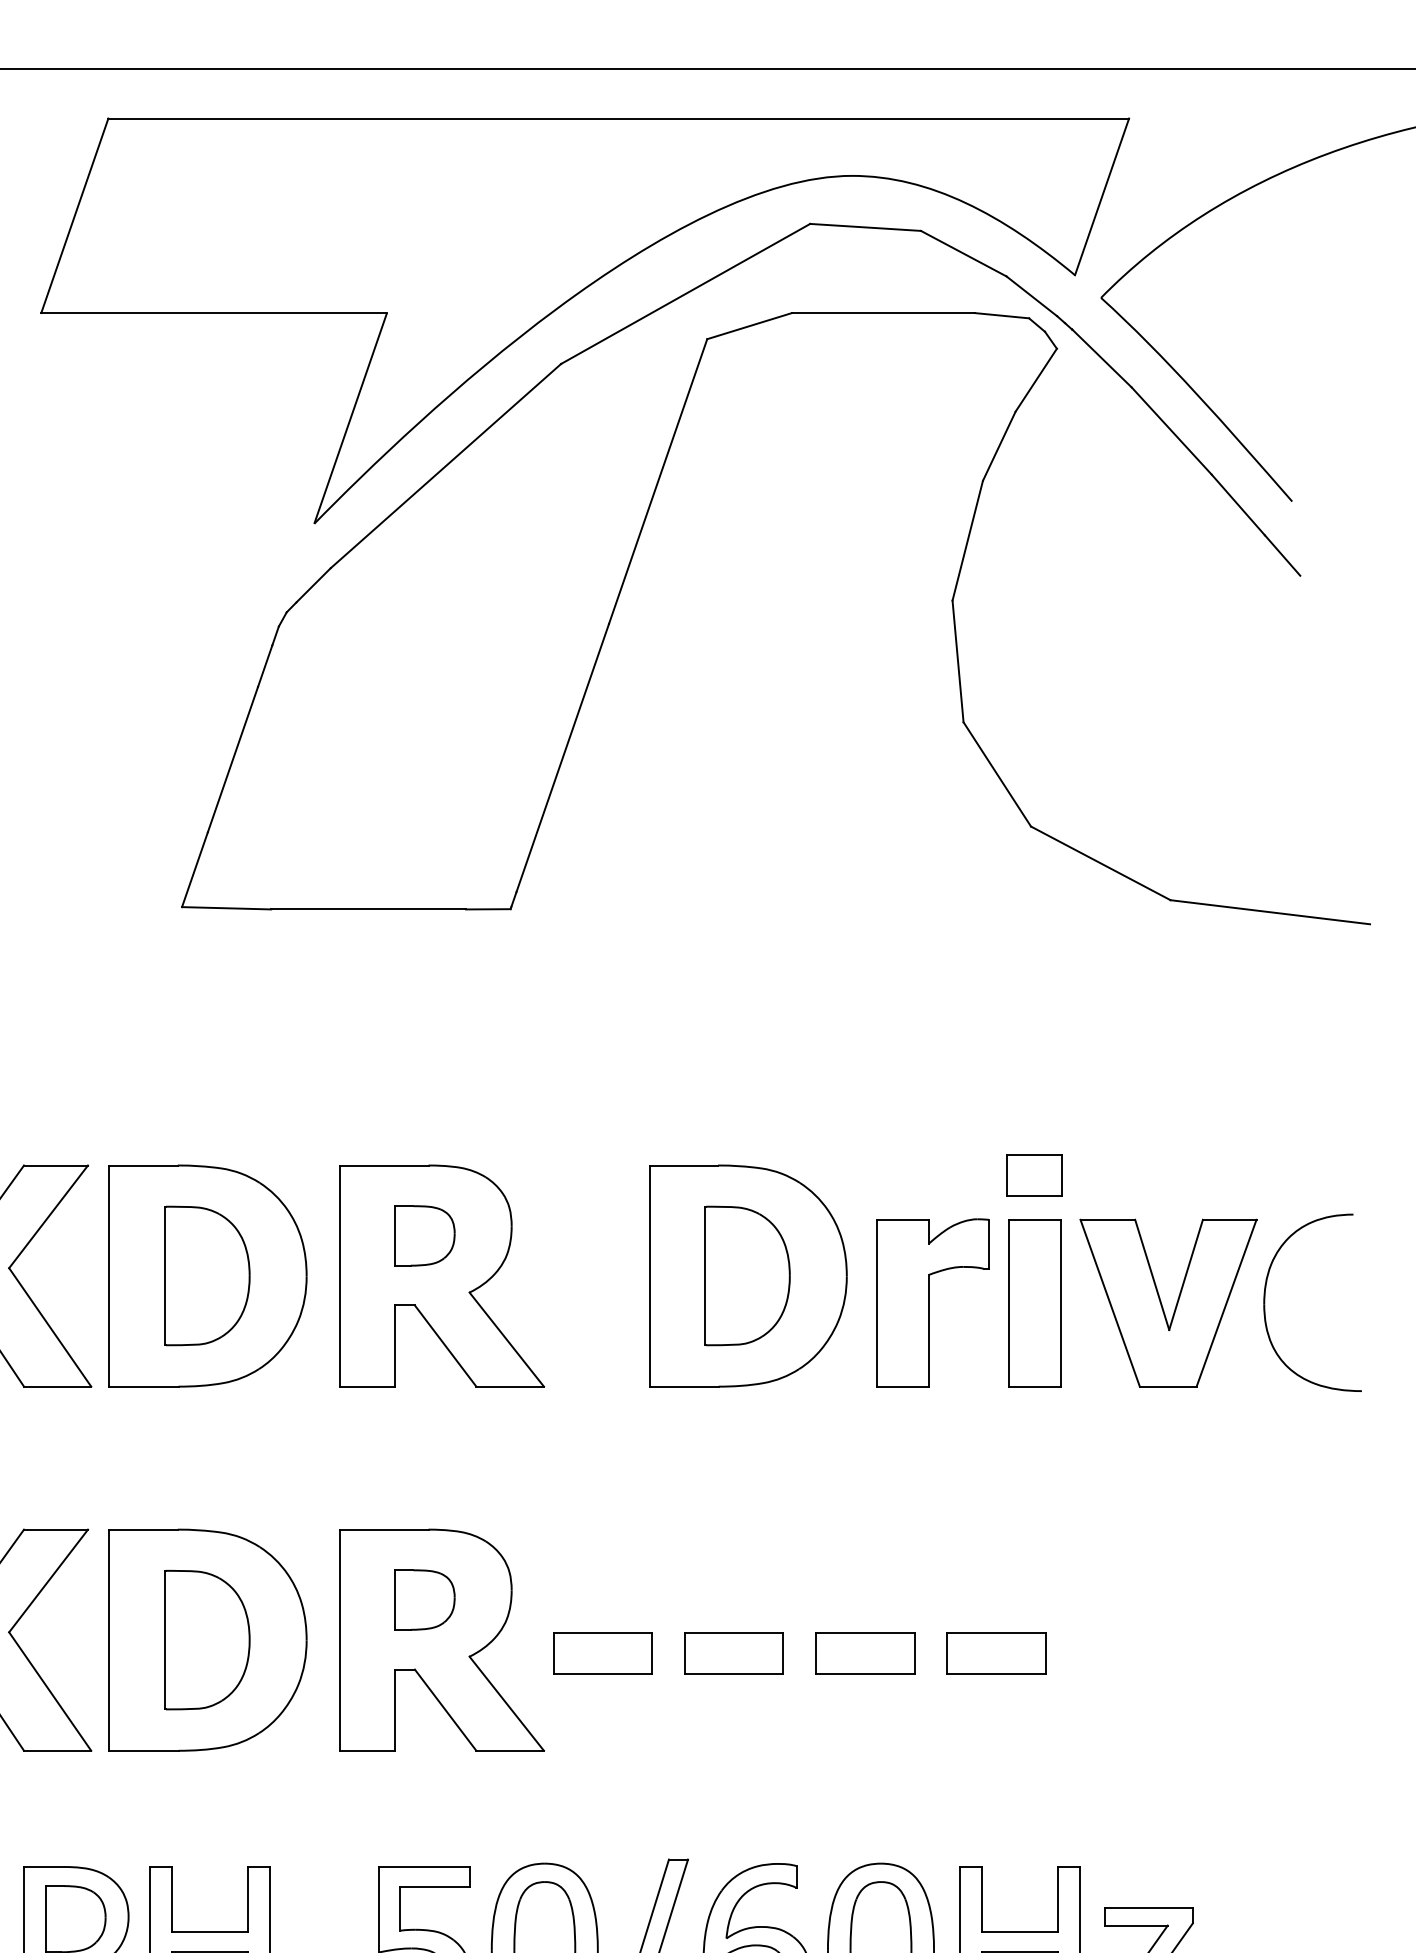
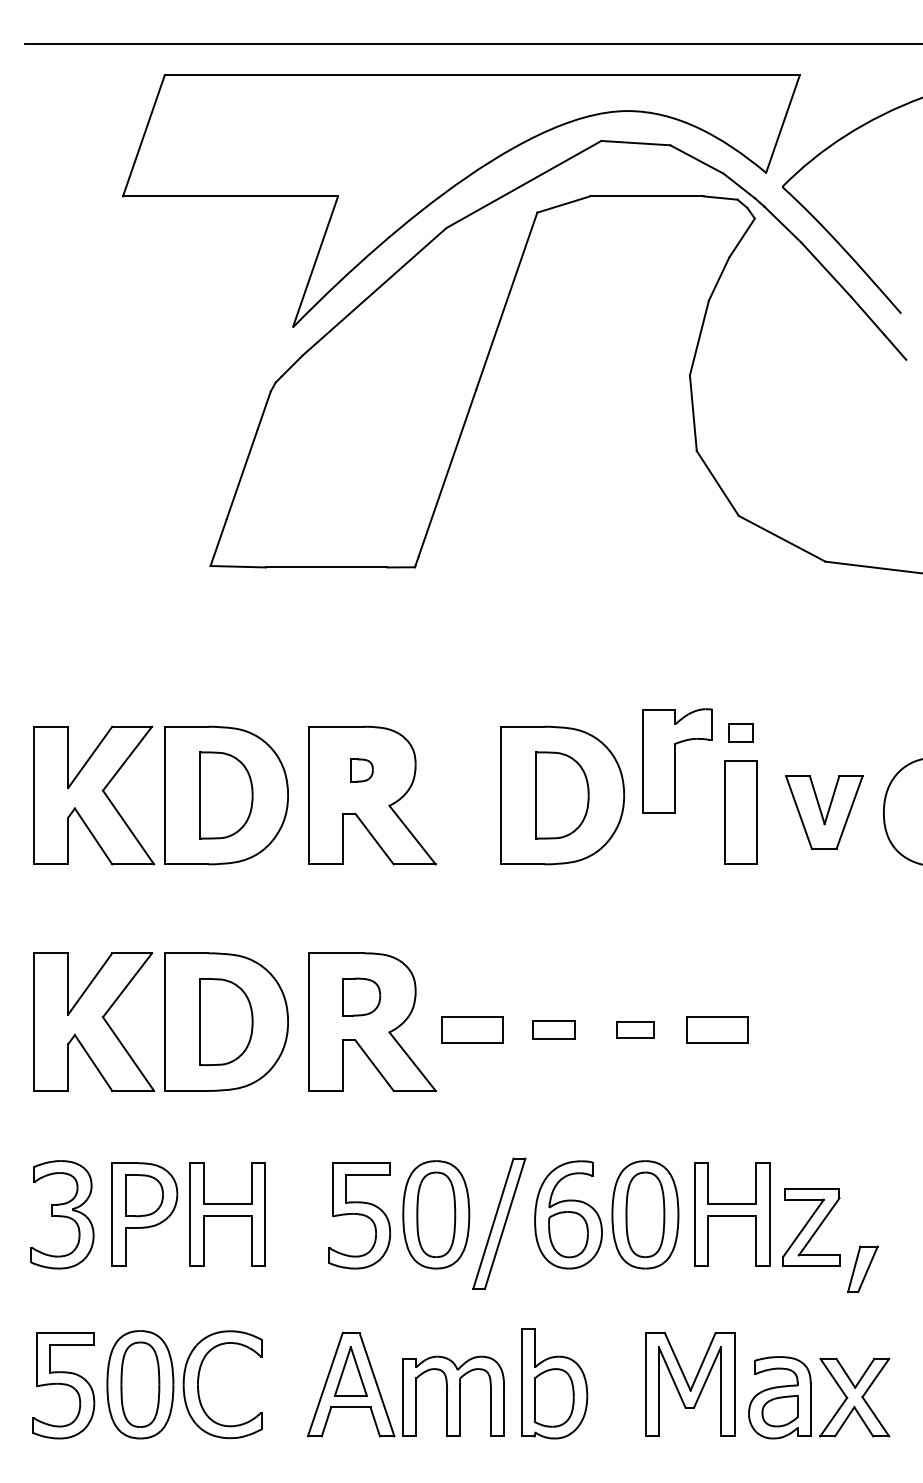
part: (1033, 1176) -> (740, 733), size x0.7
part: (424, 1235) -> (361, 770), size x0.6
part: (932, 1301) -> (677, 760), moved
part: (1168, 1303) -> (824, 812), size x0.7
part: (733, 1652) -> (553, 1029), size x0.7
part: (865, 1652) -> (635, 1029), size x0.6

